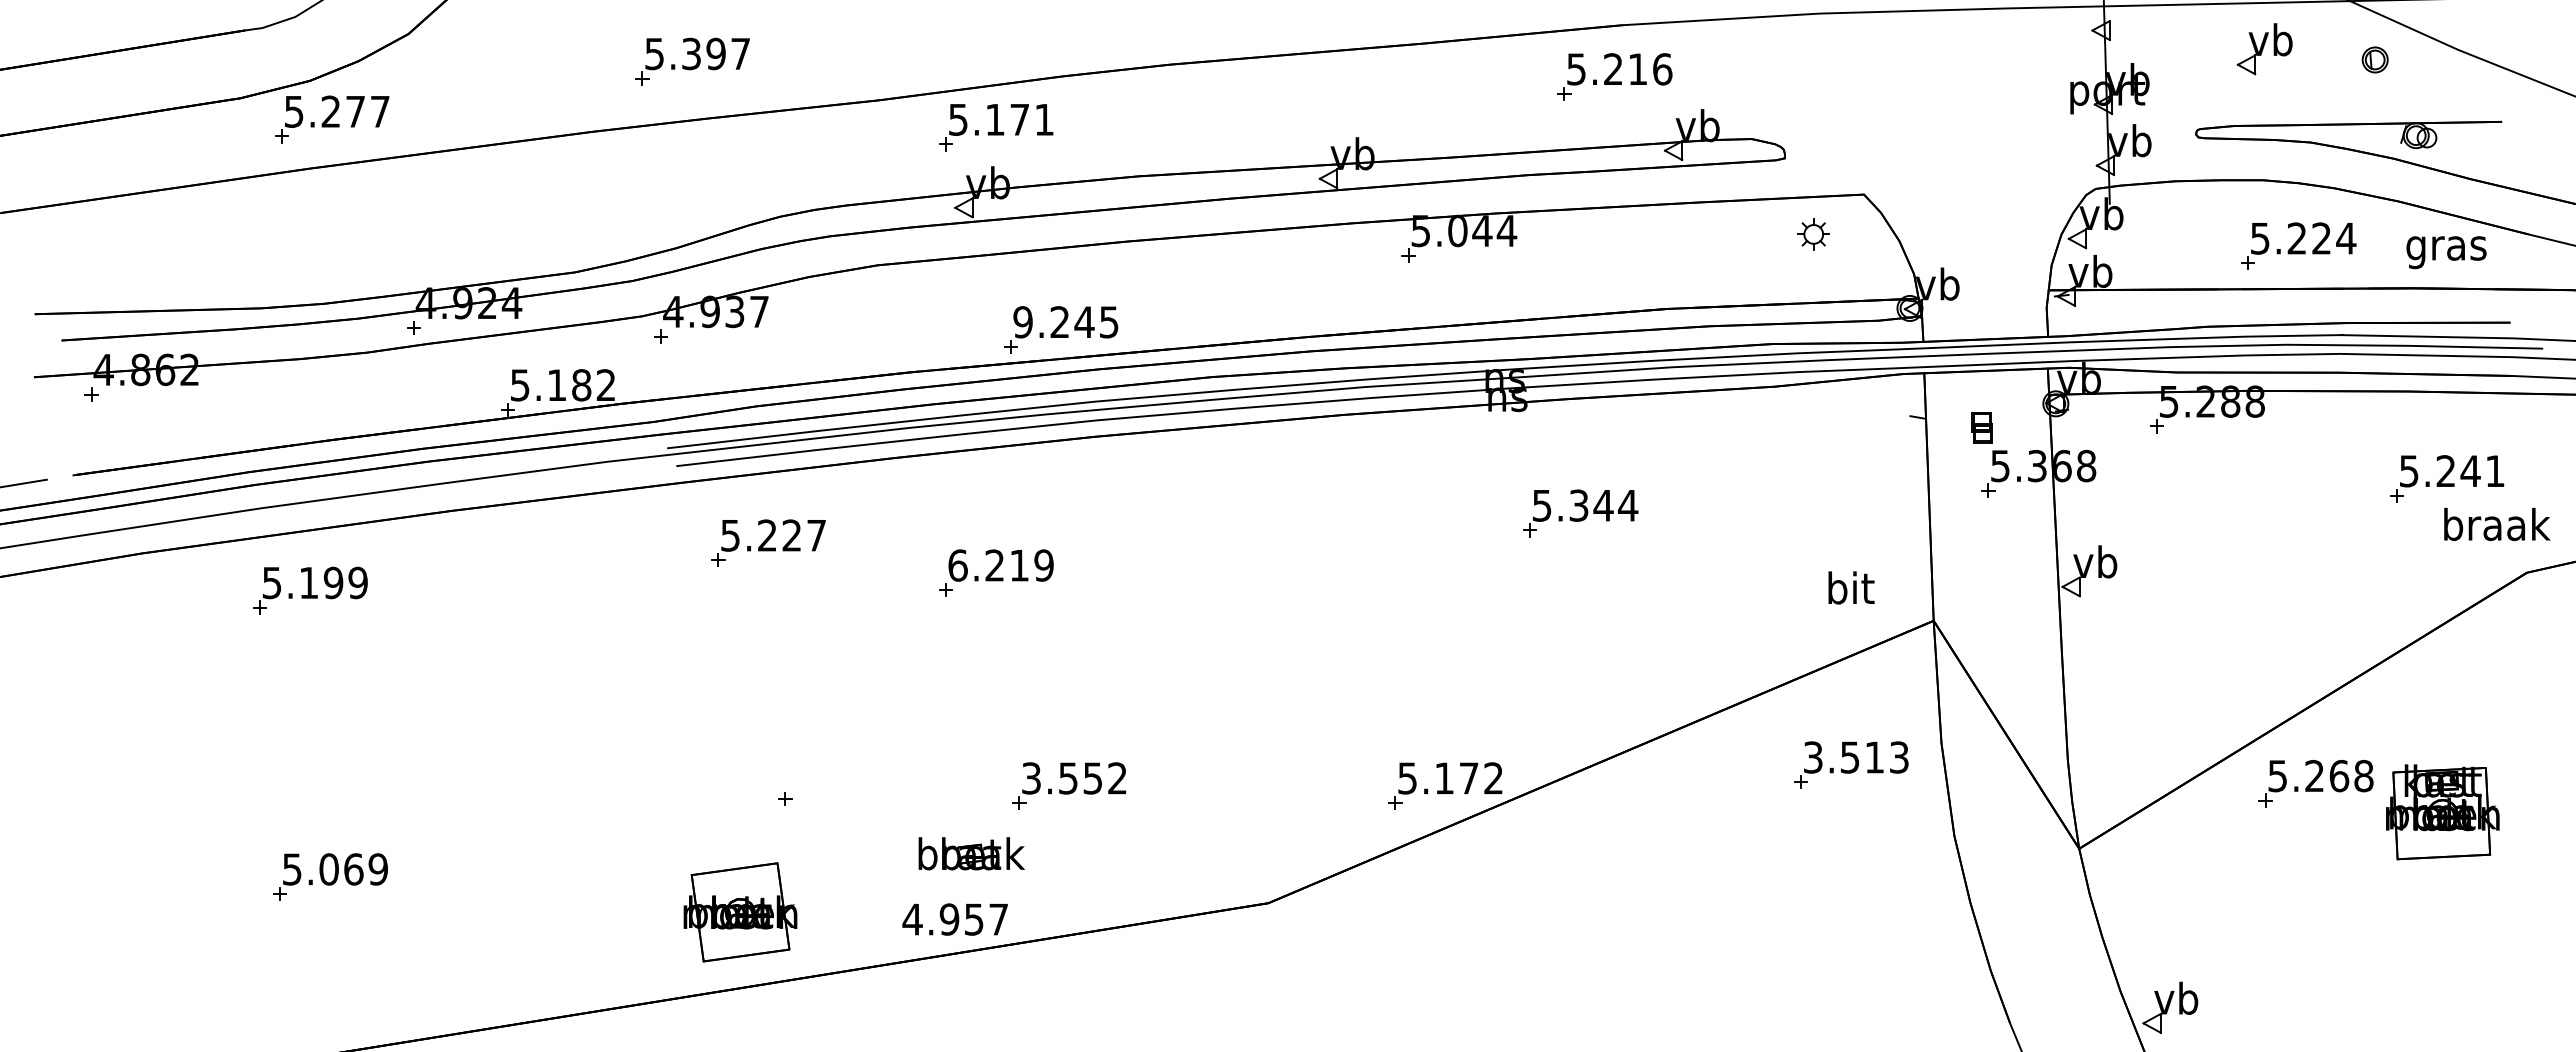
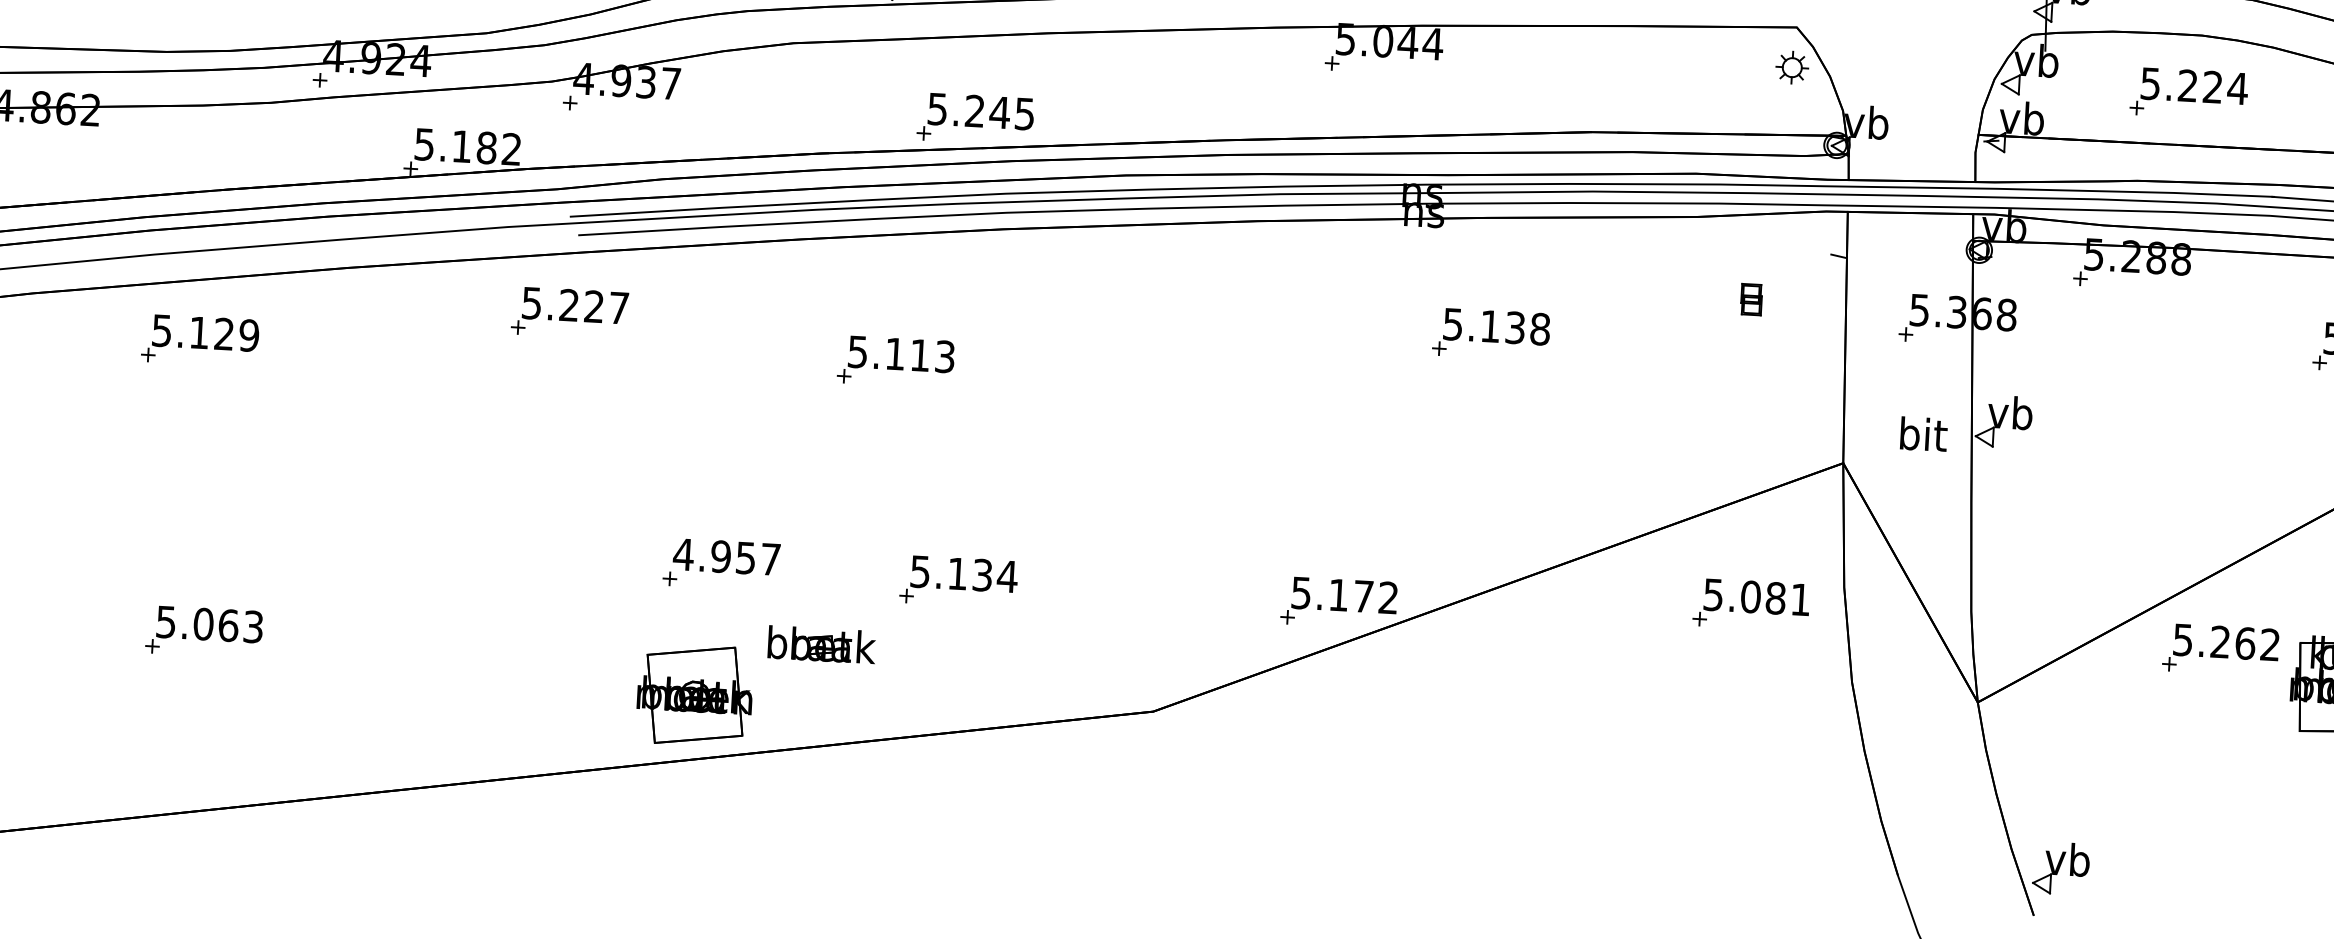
part: (1813, 234) -> (1792, 67), moved
part: (2298, 245) -> (2188, 92), moved
text: (1022, 322) -> (937, 109), 9.245 -> 5.245
part: (1981, 427) -> (1750, 299), moved
text: (1603, 505) -> (1515, 327), 5.344 -> 5.138
part: (768, 542) -> (569, 312), moved
text: (1000, 565) -> (900, 354), 6.219 -> 5.113
text: (333, 582) -> (224, 333), 5.199 -> 5.129
text: (1851, 587) -> (1923, 433), moved
text: (1856, 757) -> (1757, 597), 3.513 -> 5.081
text: (2363, 776) -> (2269, 645), 5.268 -> 5.262
text: (1074, 778) -> (963, 574), 3.552 -> 5.134
part: (971, 853) -> (821, 644), moved
text: (377, 869) -> (252, 627), 5.069 -> 5.063
part: (740, 912) -> (694, 695), moved
text: (954, 919) -> (726, 556), moved

